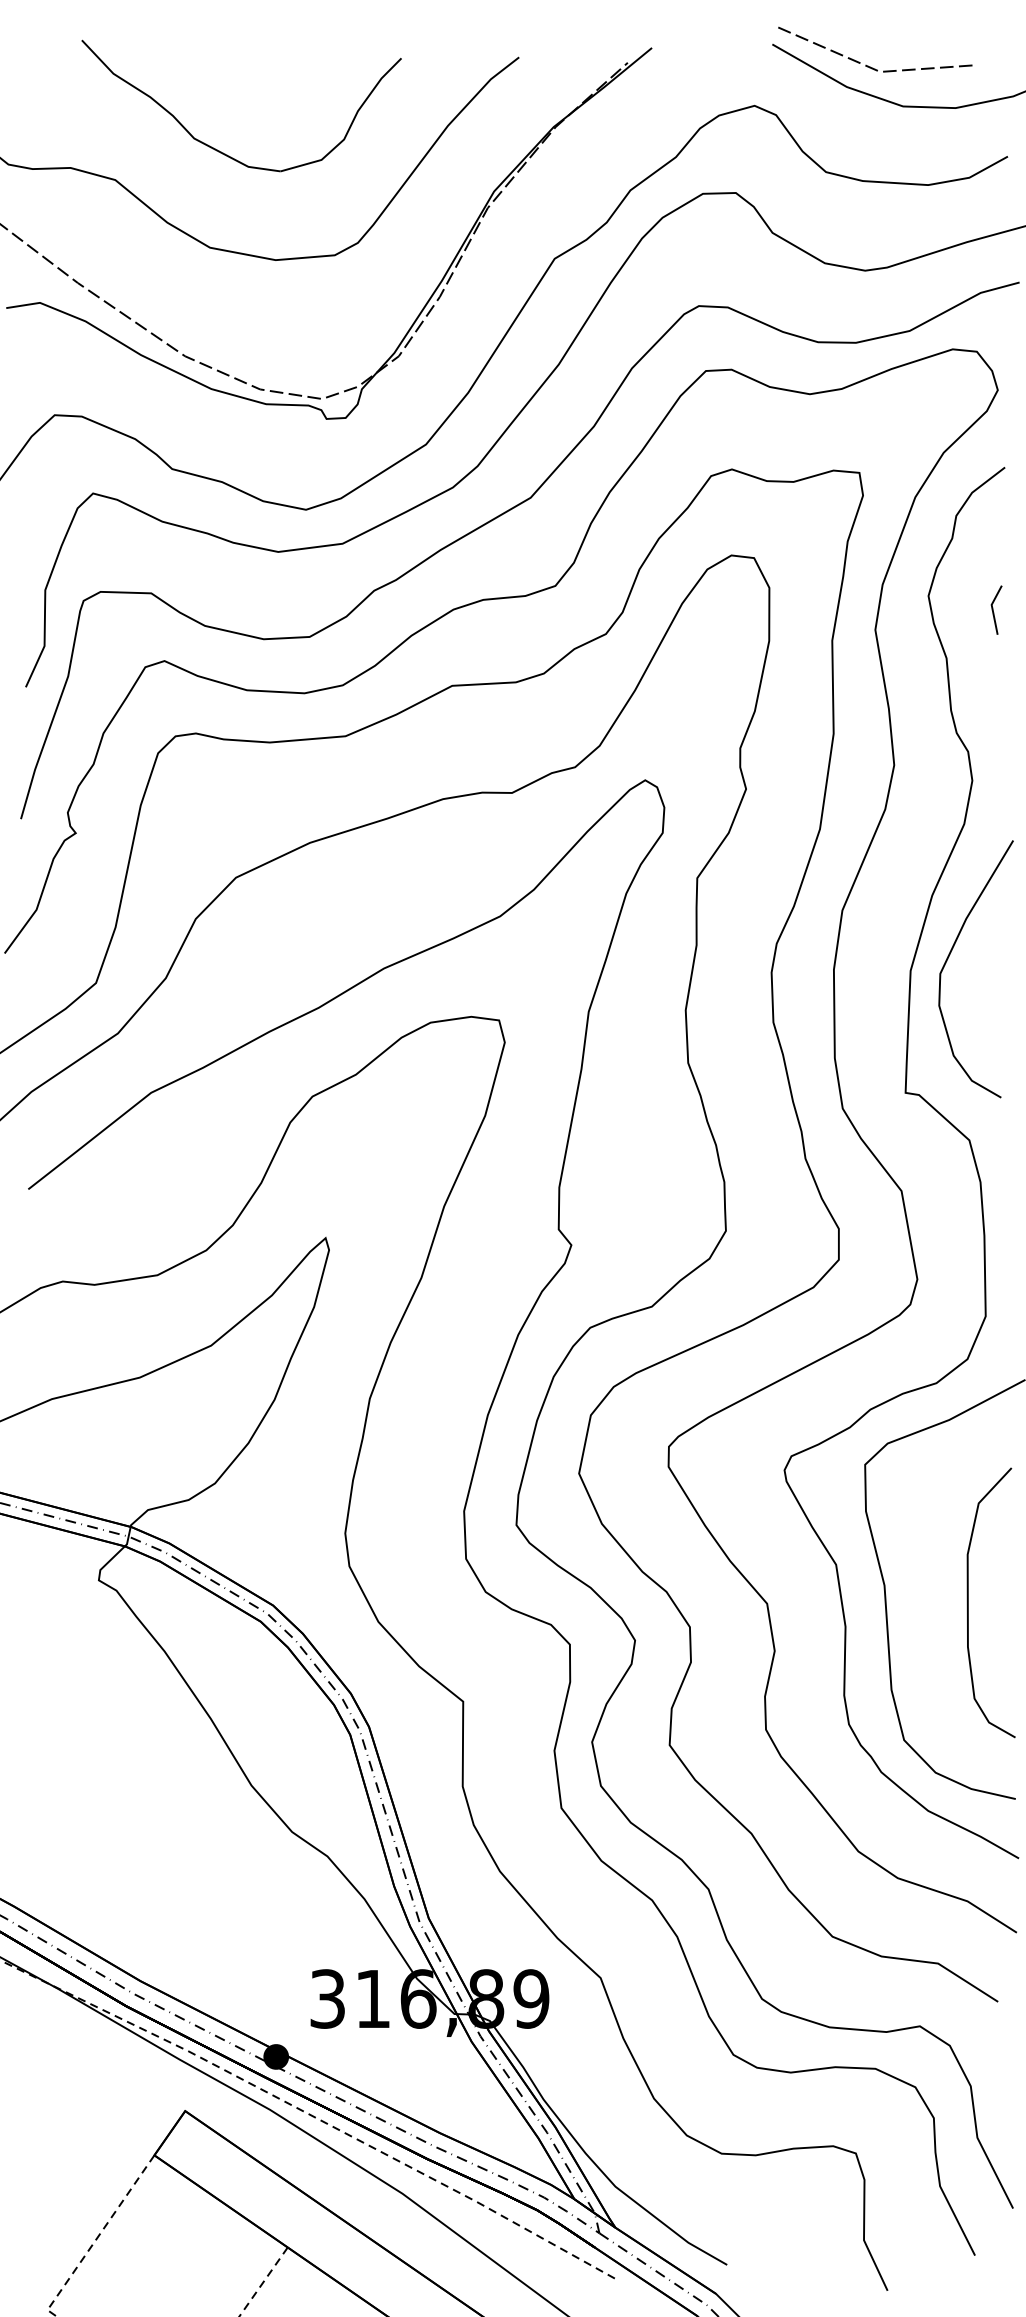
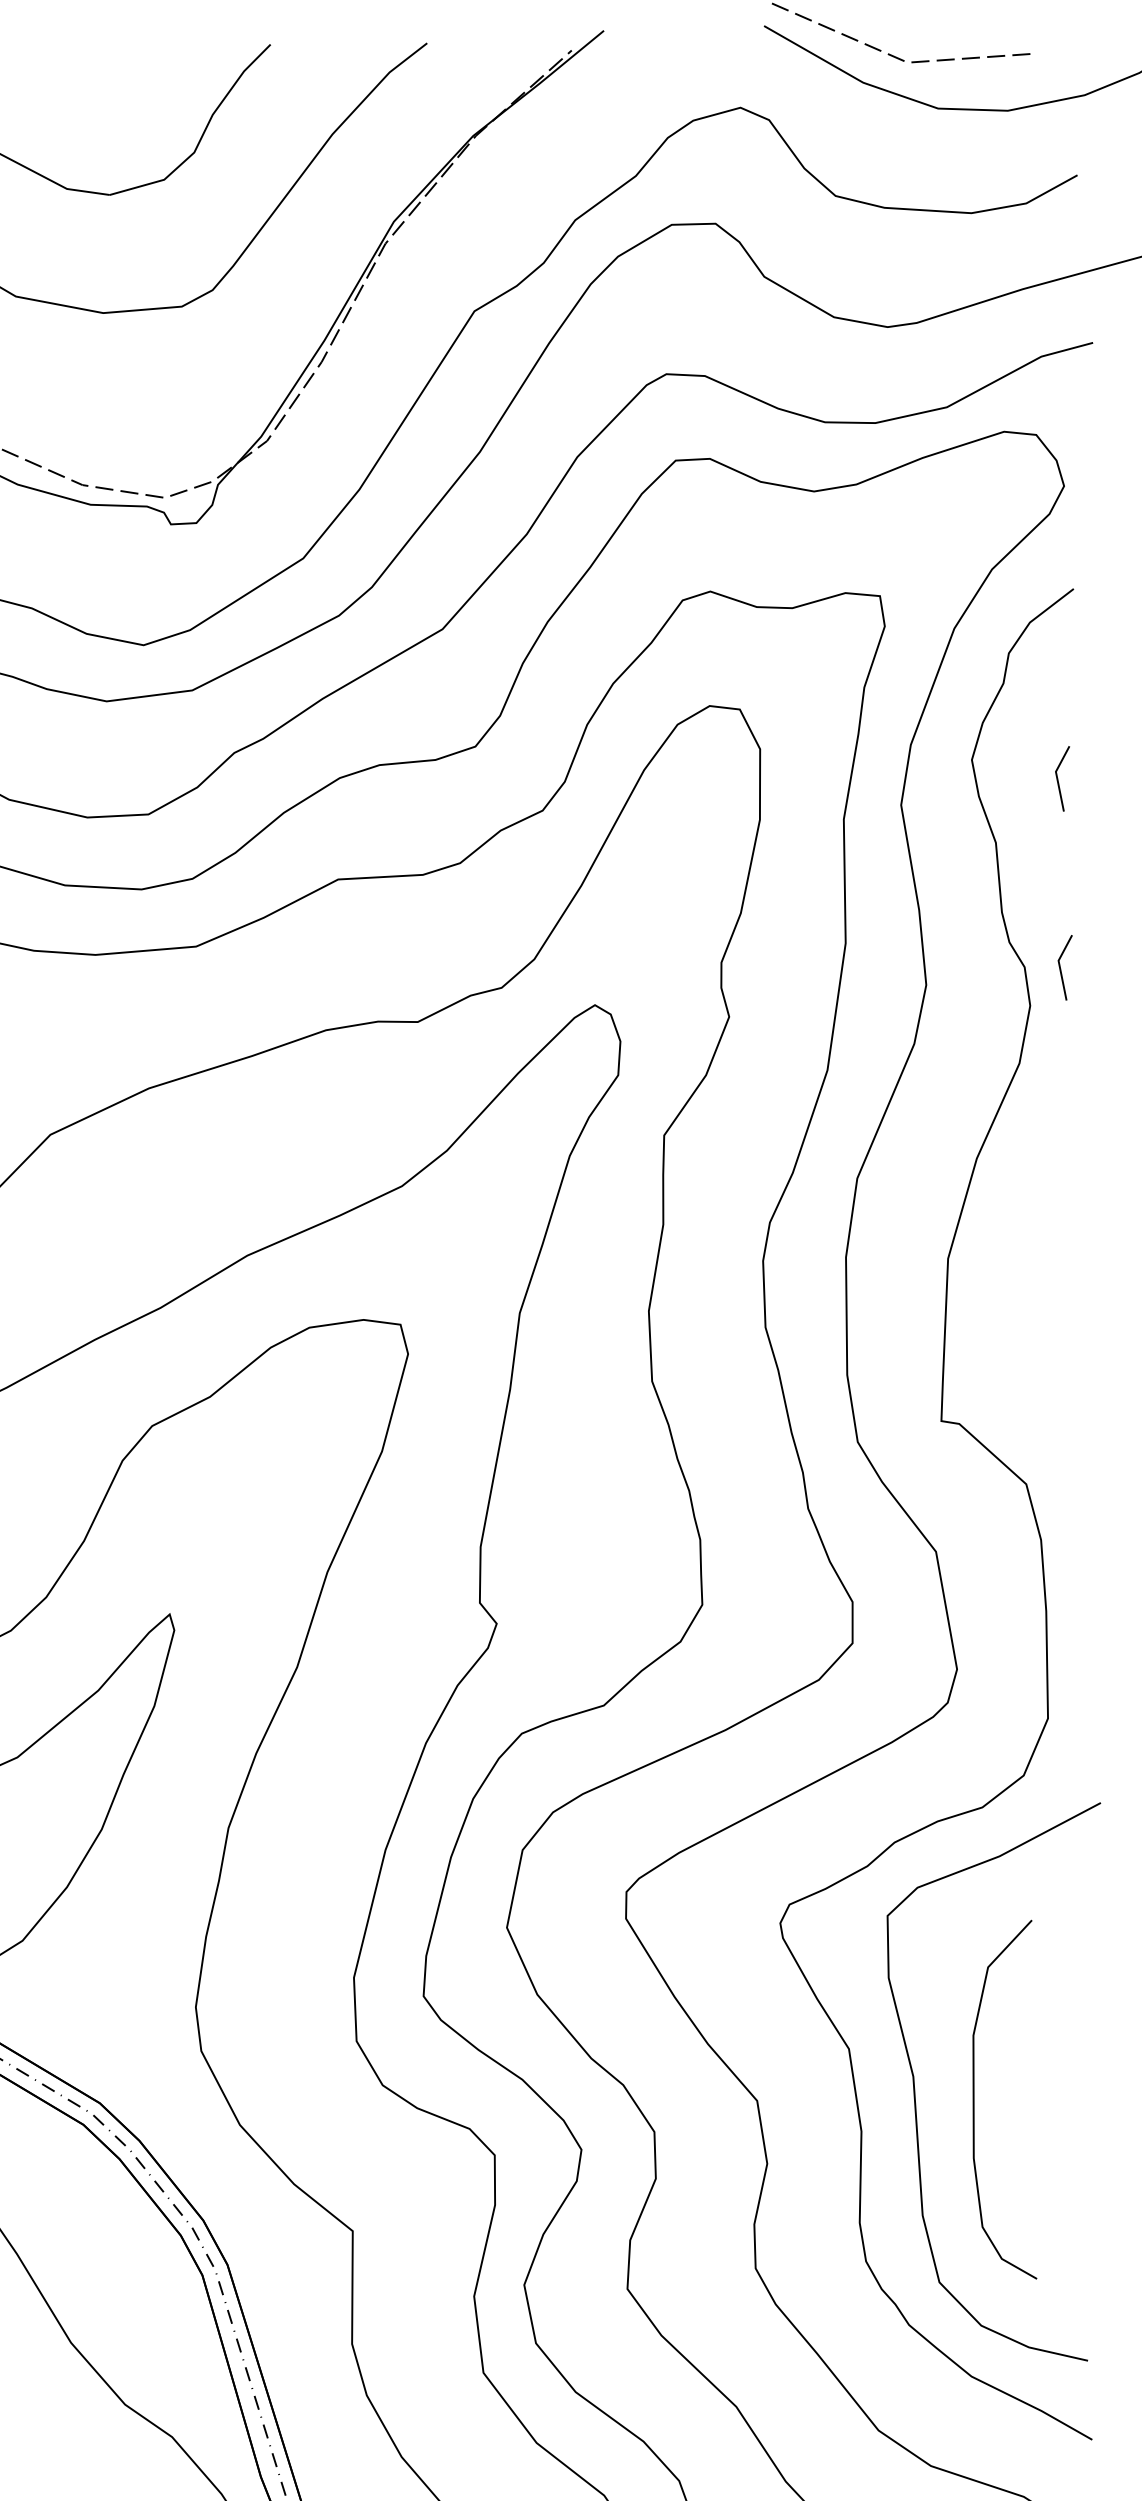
line: (995, 751) -> (1061, 966), added
curve: (948, 959) -> (998, 1243), removed
curve: (968, 1602) -> (974, 2099), moved

